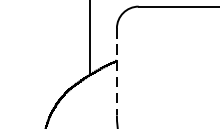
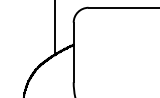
line: (116, 71) -> (73, 52), dashed -> solid

